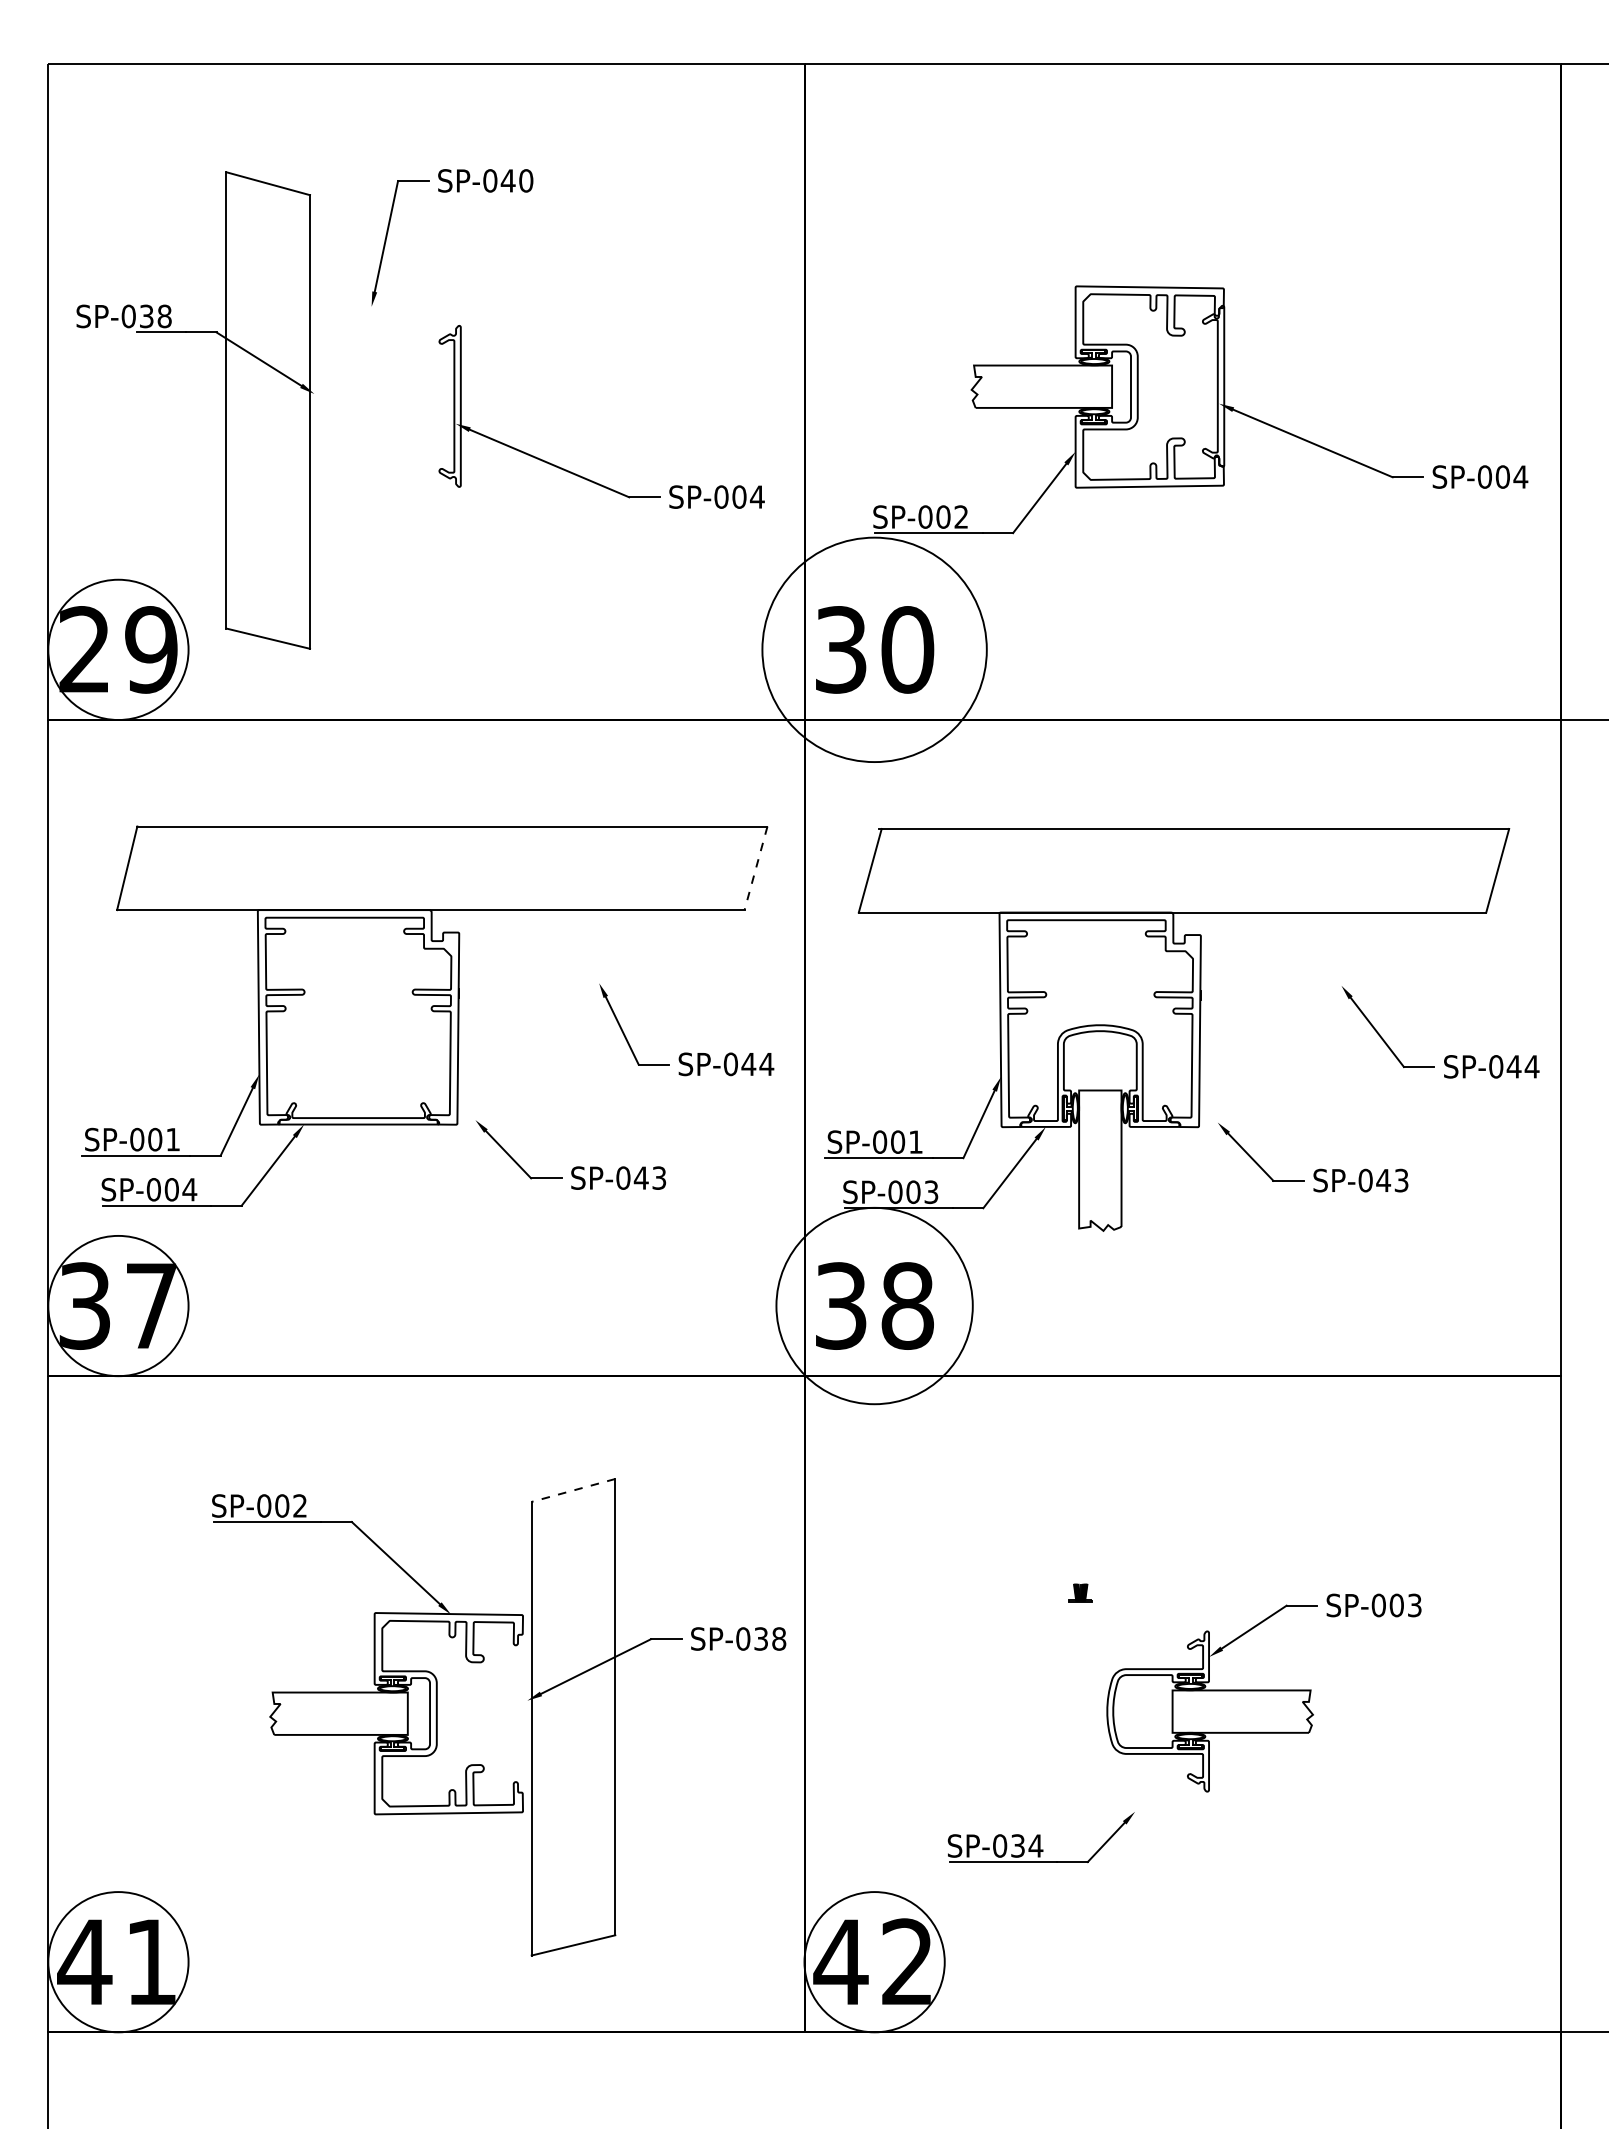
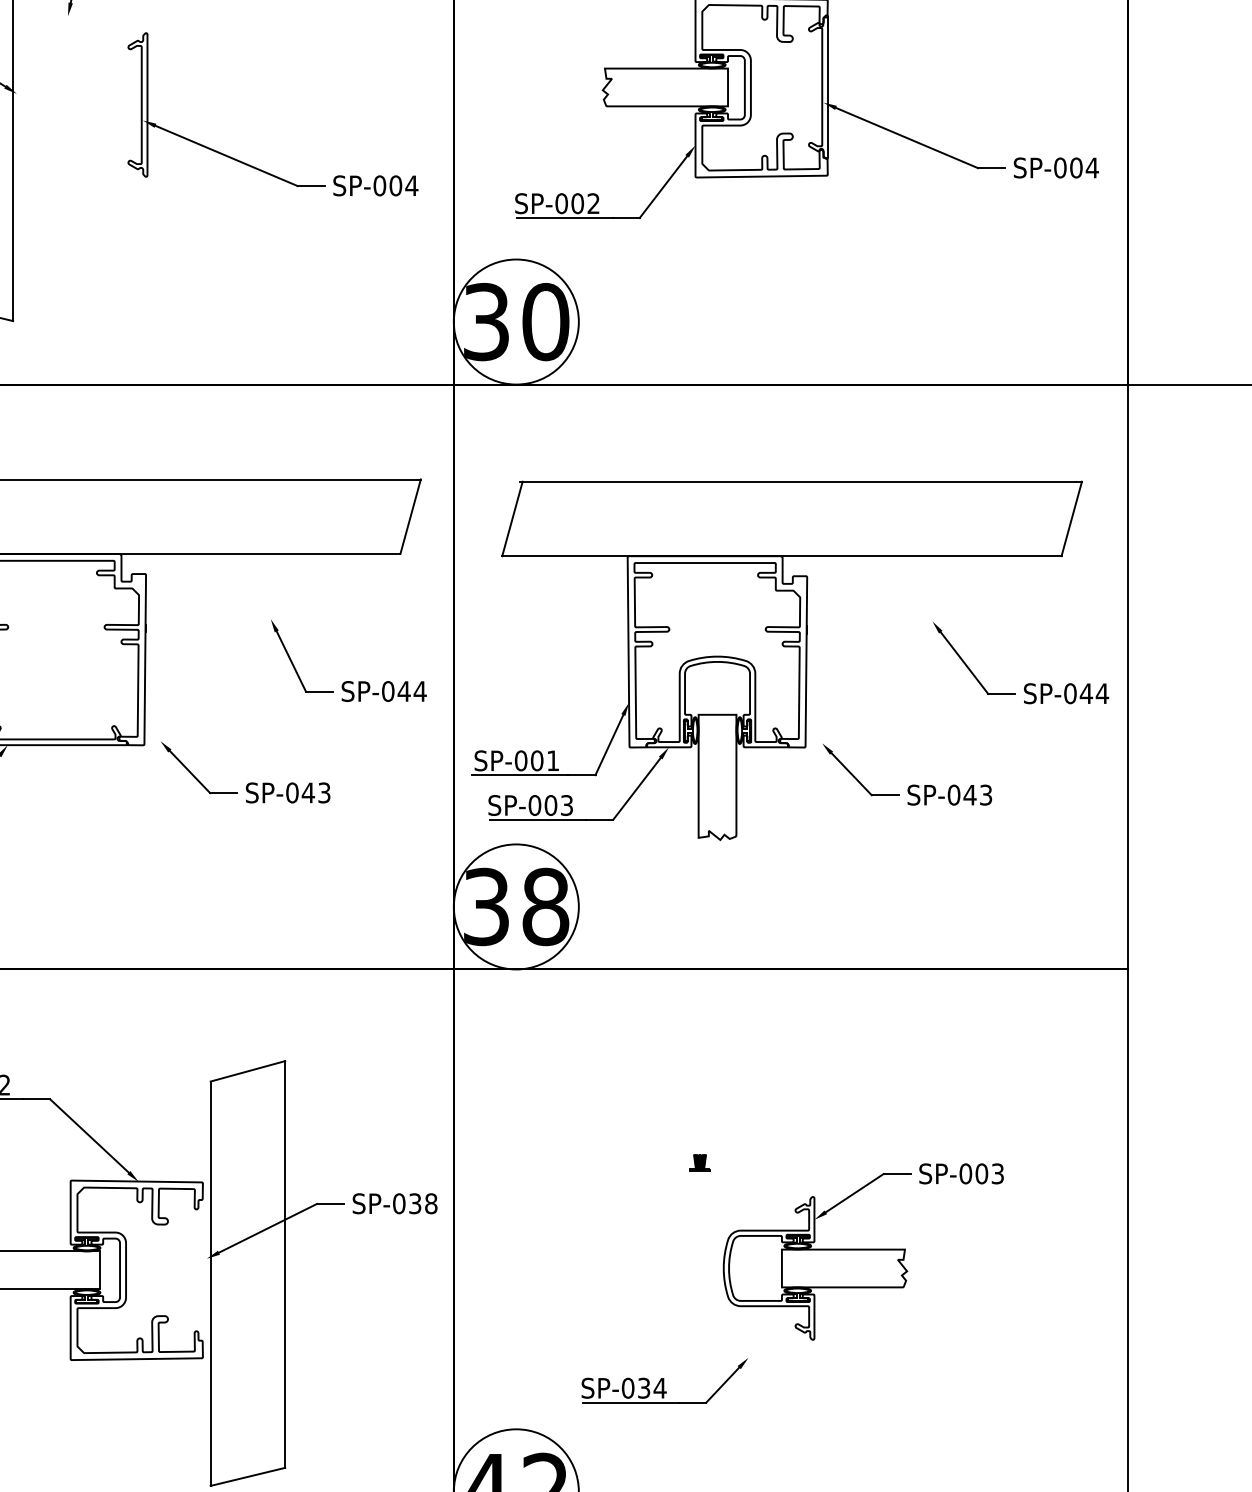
circle: (874, 649) -> (516, 321), size x0.62
line: (755, 868) -> (410, 516), dashed -> solid
circle: (874, 1305) -> (516, 906), size x0.71
line: (573, 1490) -> (247, 1071), dashed -> solid

